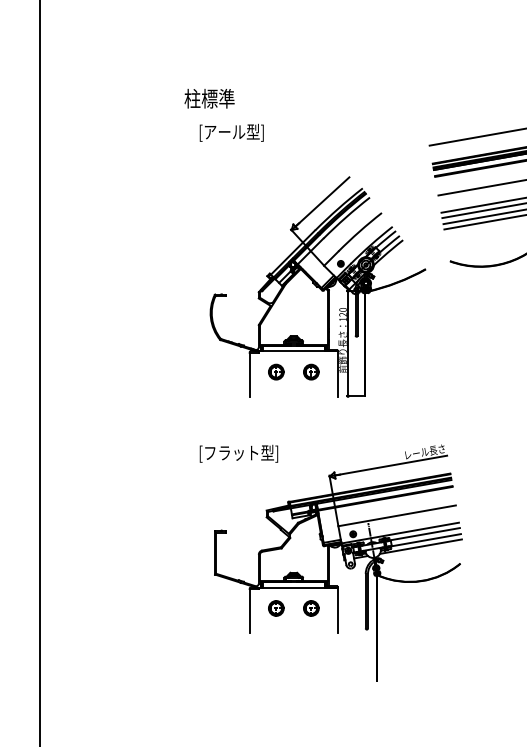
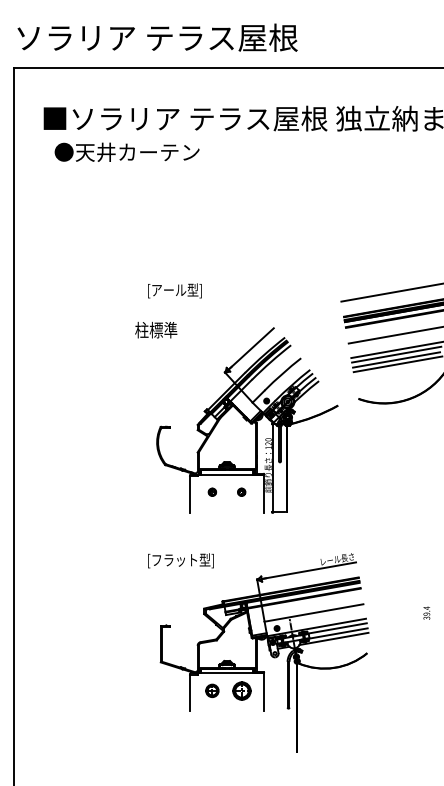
text: (209, 97) -> (156, 329), moved
part: (276, 372) -> (212, 492), size x0.6
part: (310, 372) -> (241, 492), size x0.6
part: (310, 607) -> (241, 690), size x1.4

